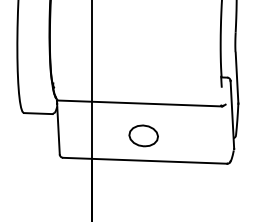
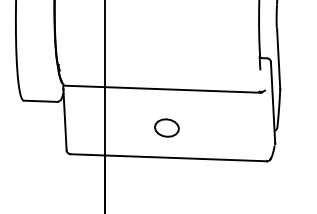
part: (143, 135) -> (166, 127), size x0.7

